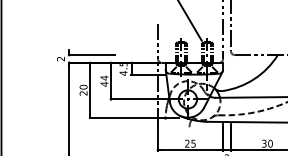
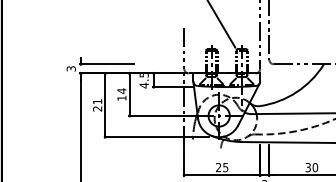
text: (61, 58) -> (71, 68), 2 -> 3
text: (104, 84) -> (121, 98), 44 -> 14
text: (83, 87) -> (97, 101), 20 -> 21

